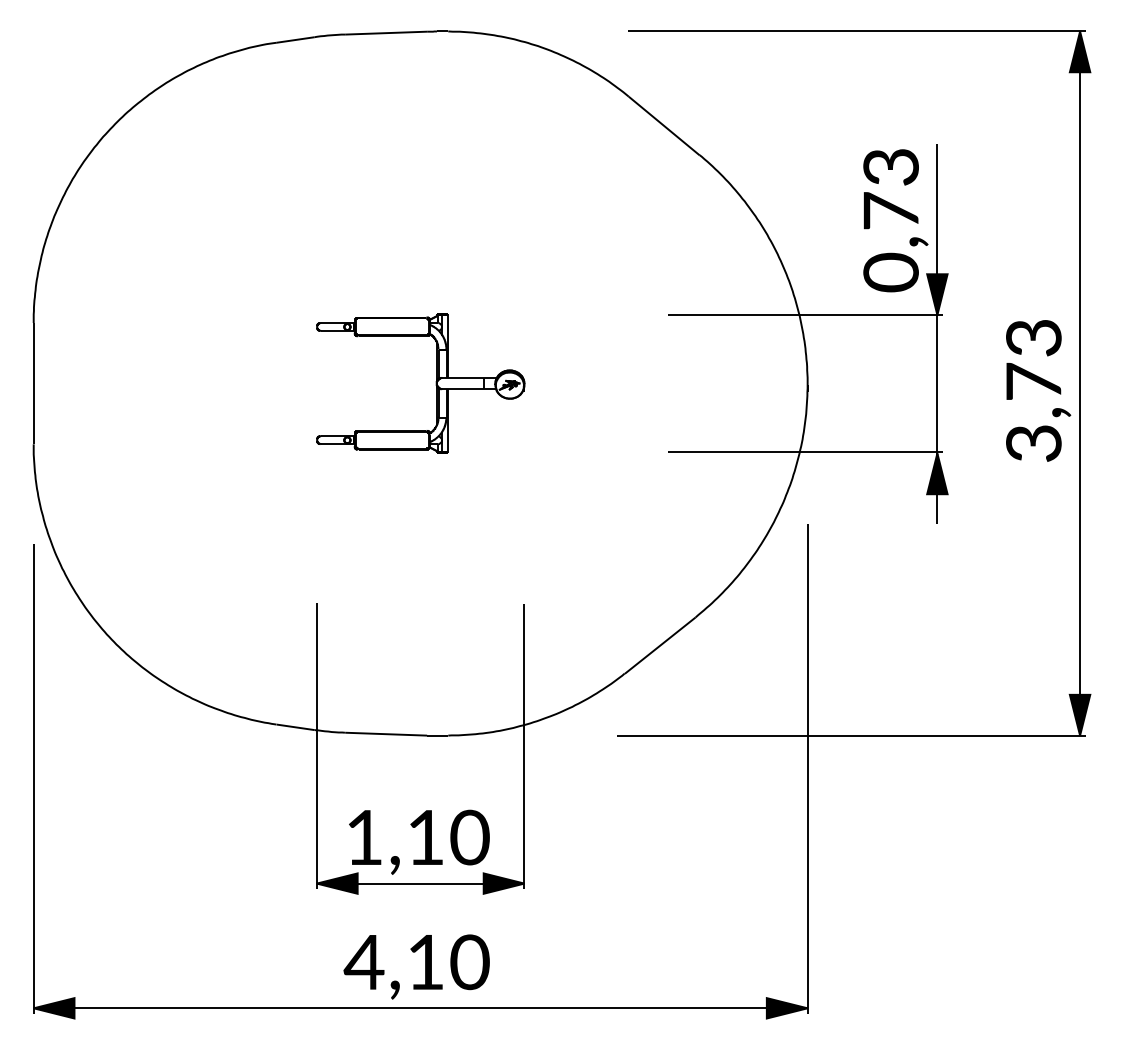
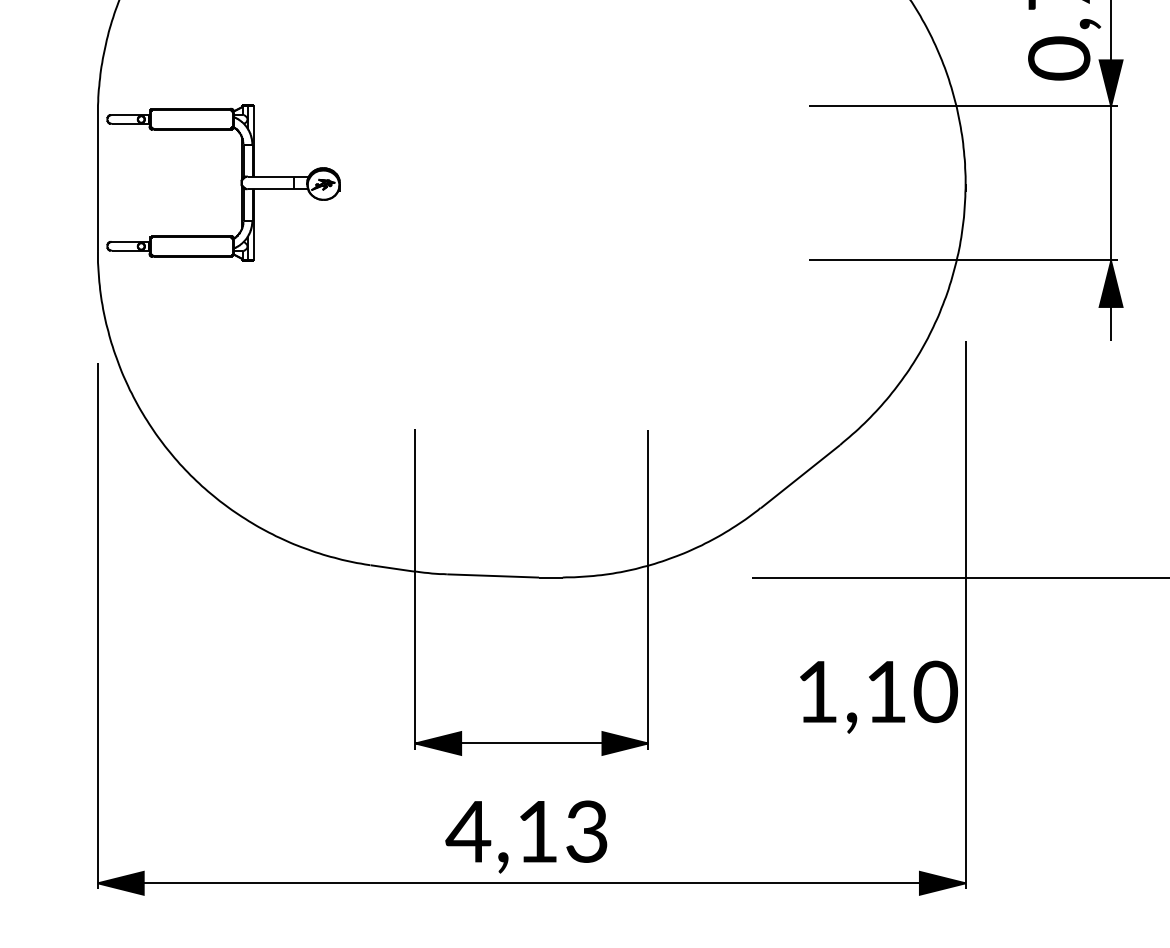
part: (435, 383) -> (240, 182), moved
text: (419, 841) -> (879, 696), moved
text: (469, 962) -> (586, 831), 4,10 -> 4,13

